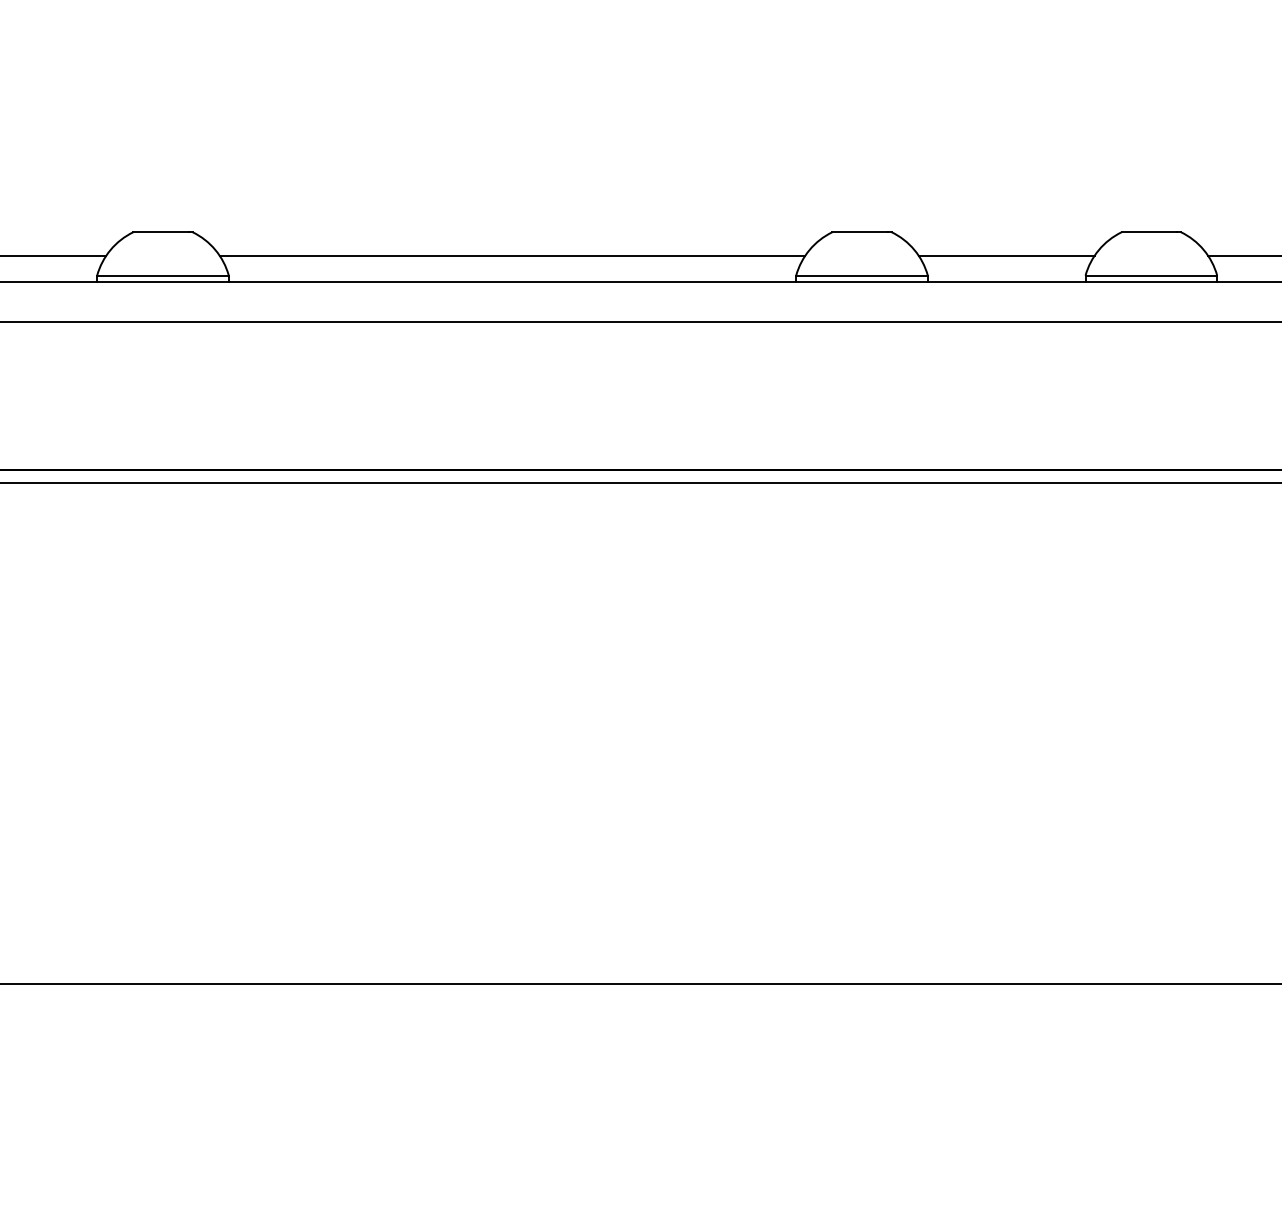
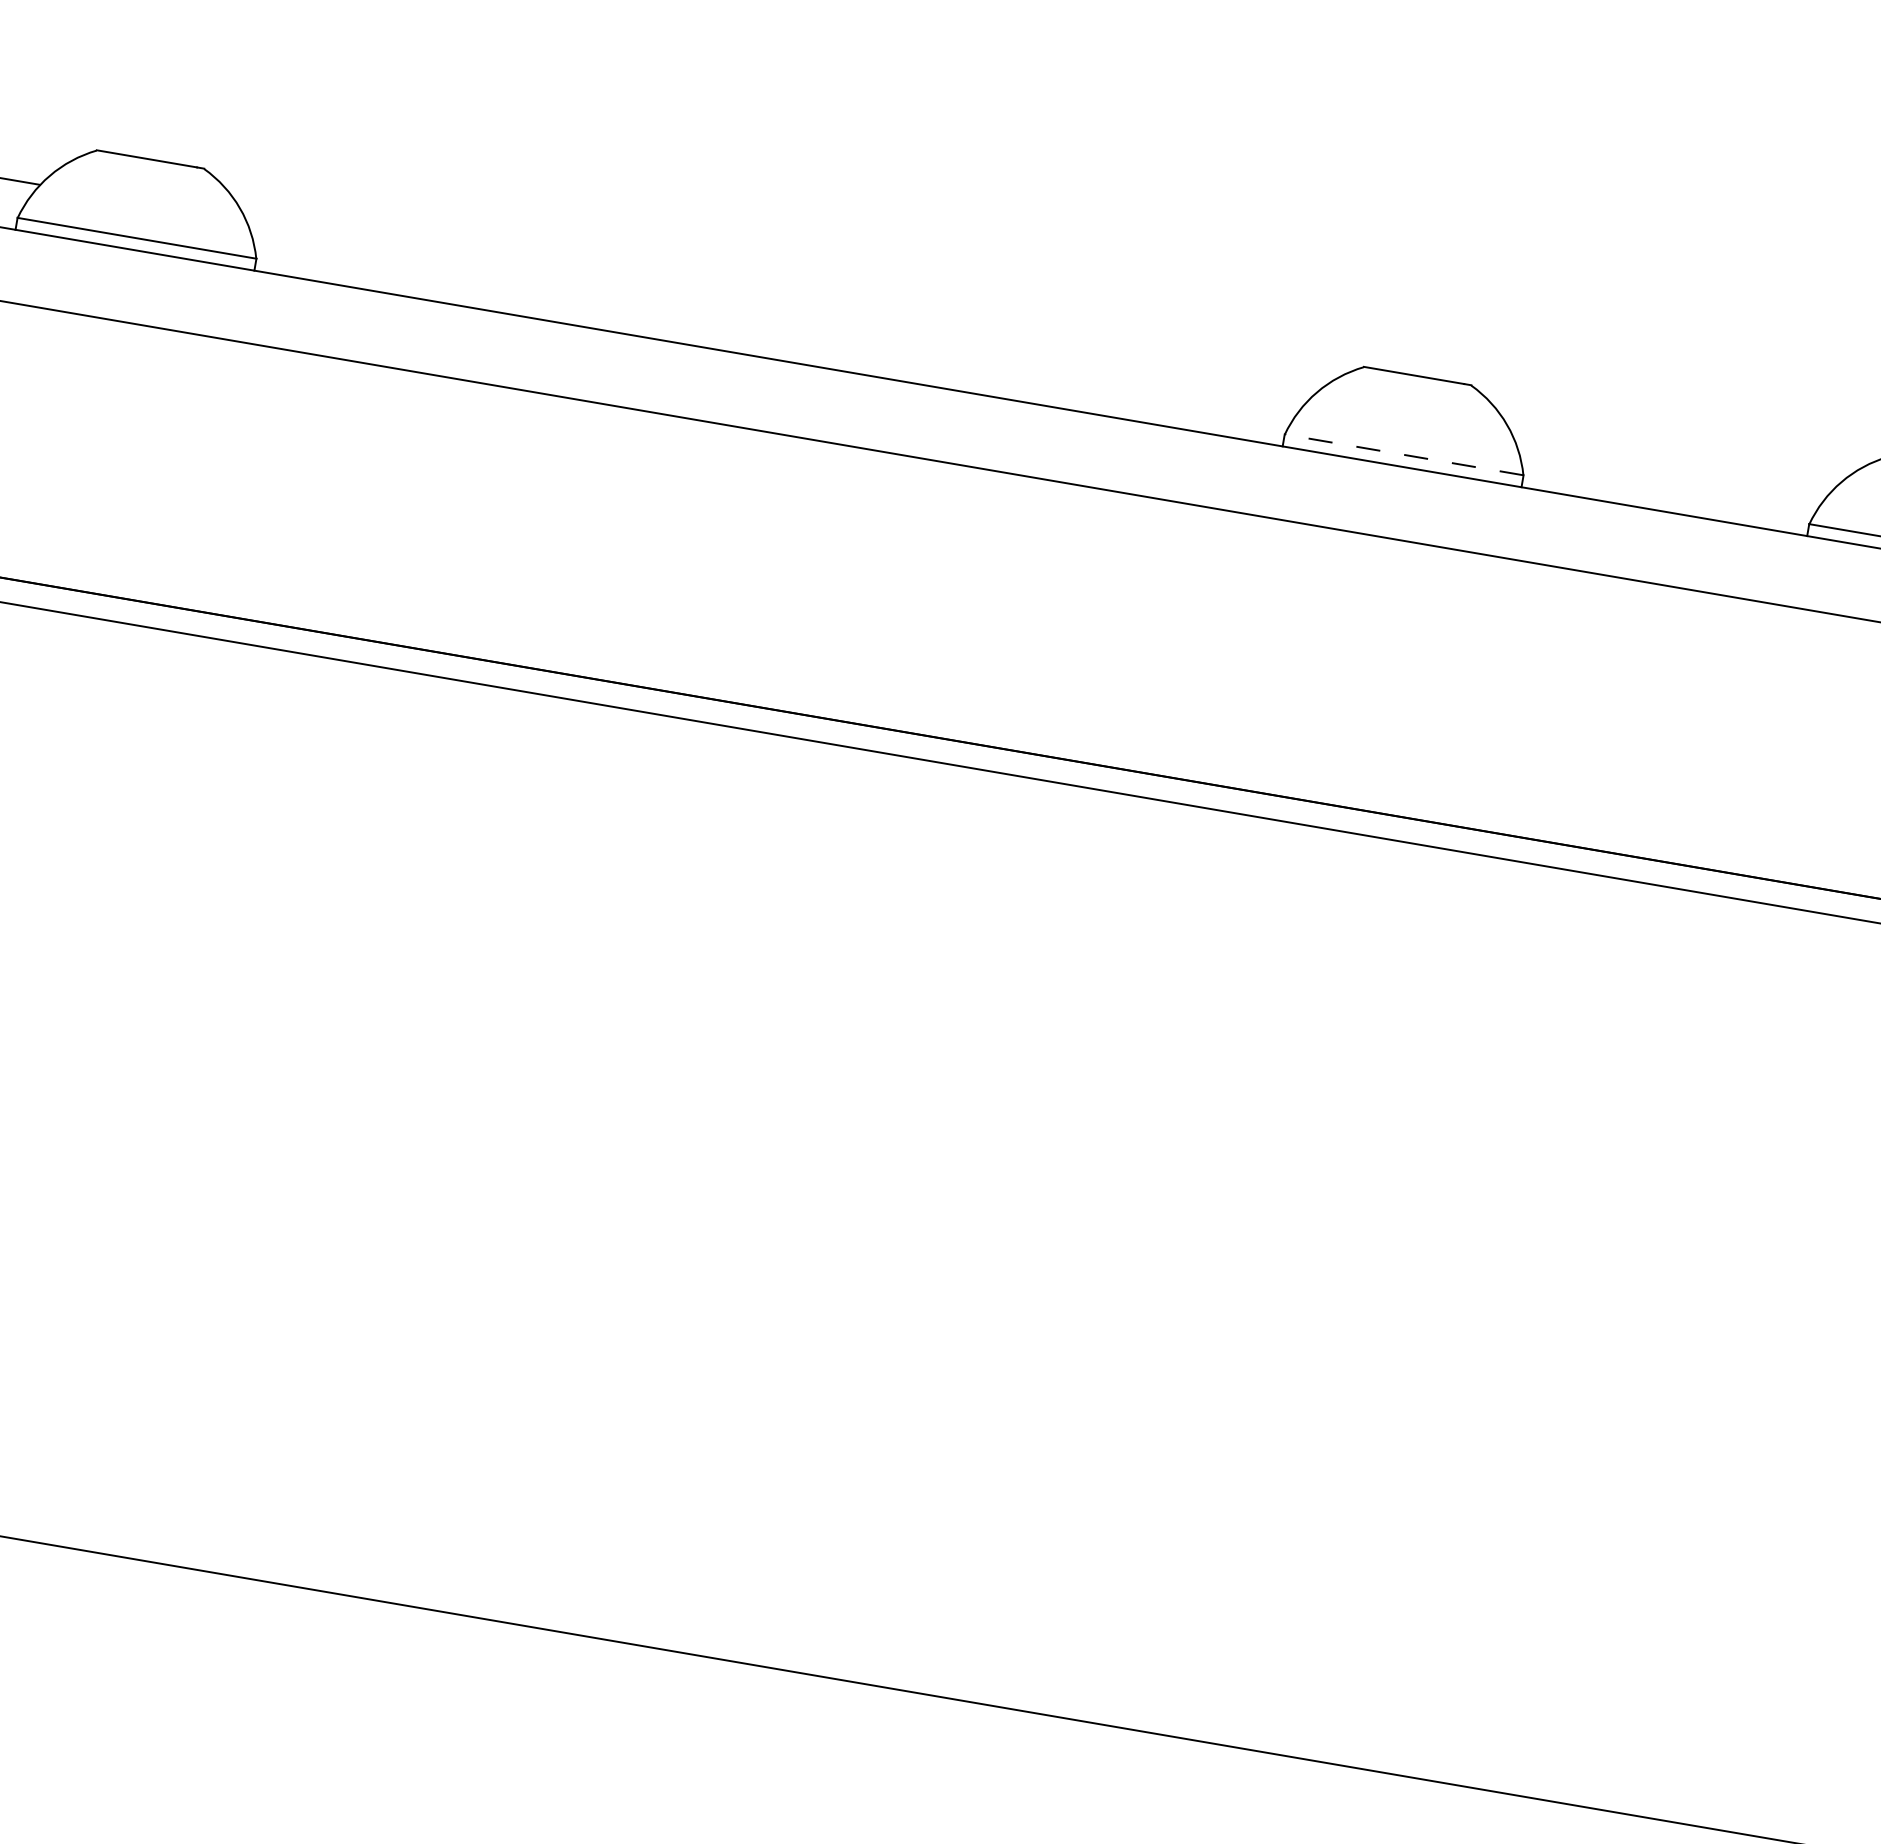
line: (512, 255) -> (776, 310), removed
line: (1006, 255) -> (1672, 463), removed
line: (862, 275) -> (1405, 454), solid -> dashed

